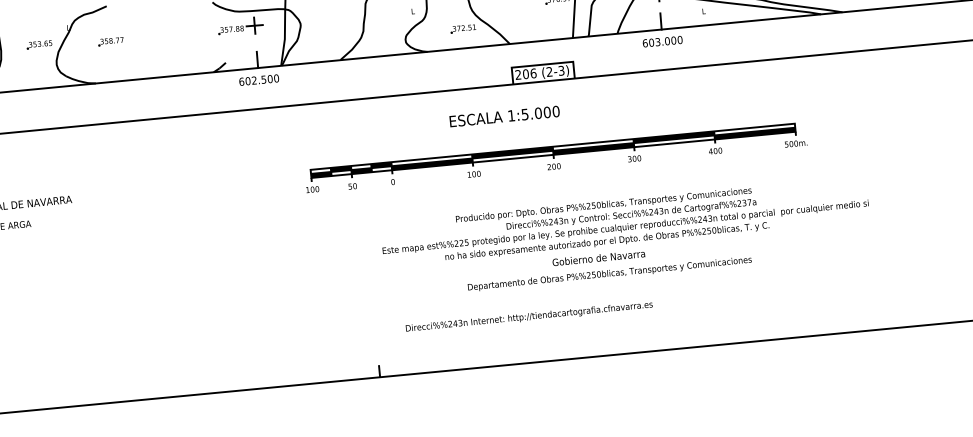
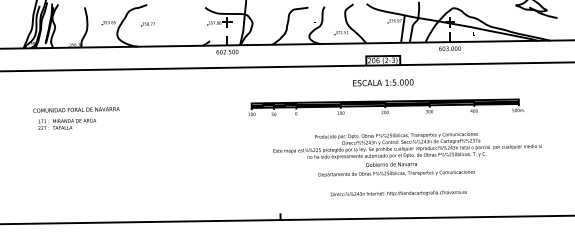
text: (505, 115) -> (383, 82), moved
text: (626, 237) -> (407, 154), moved
text: (528, 316) -> (398, 193), moved

